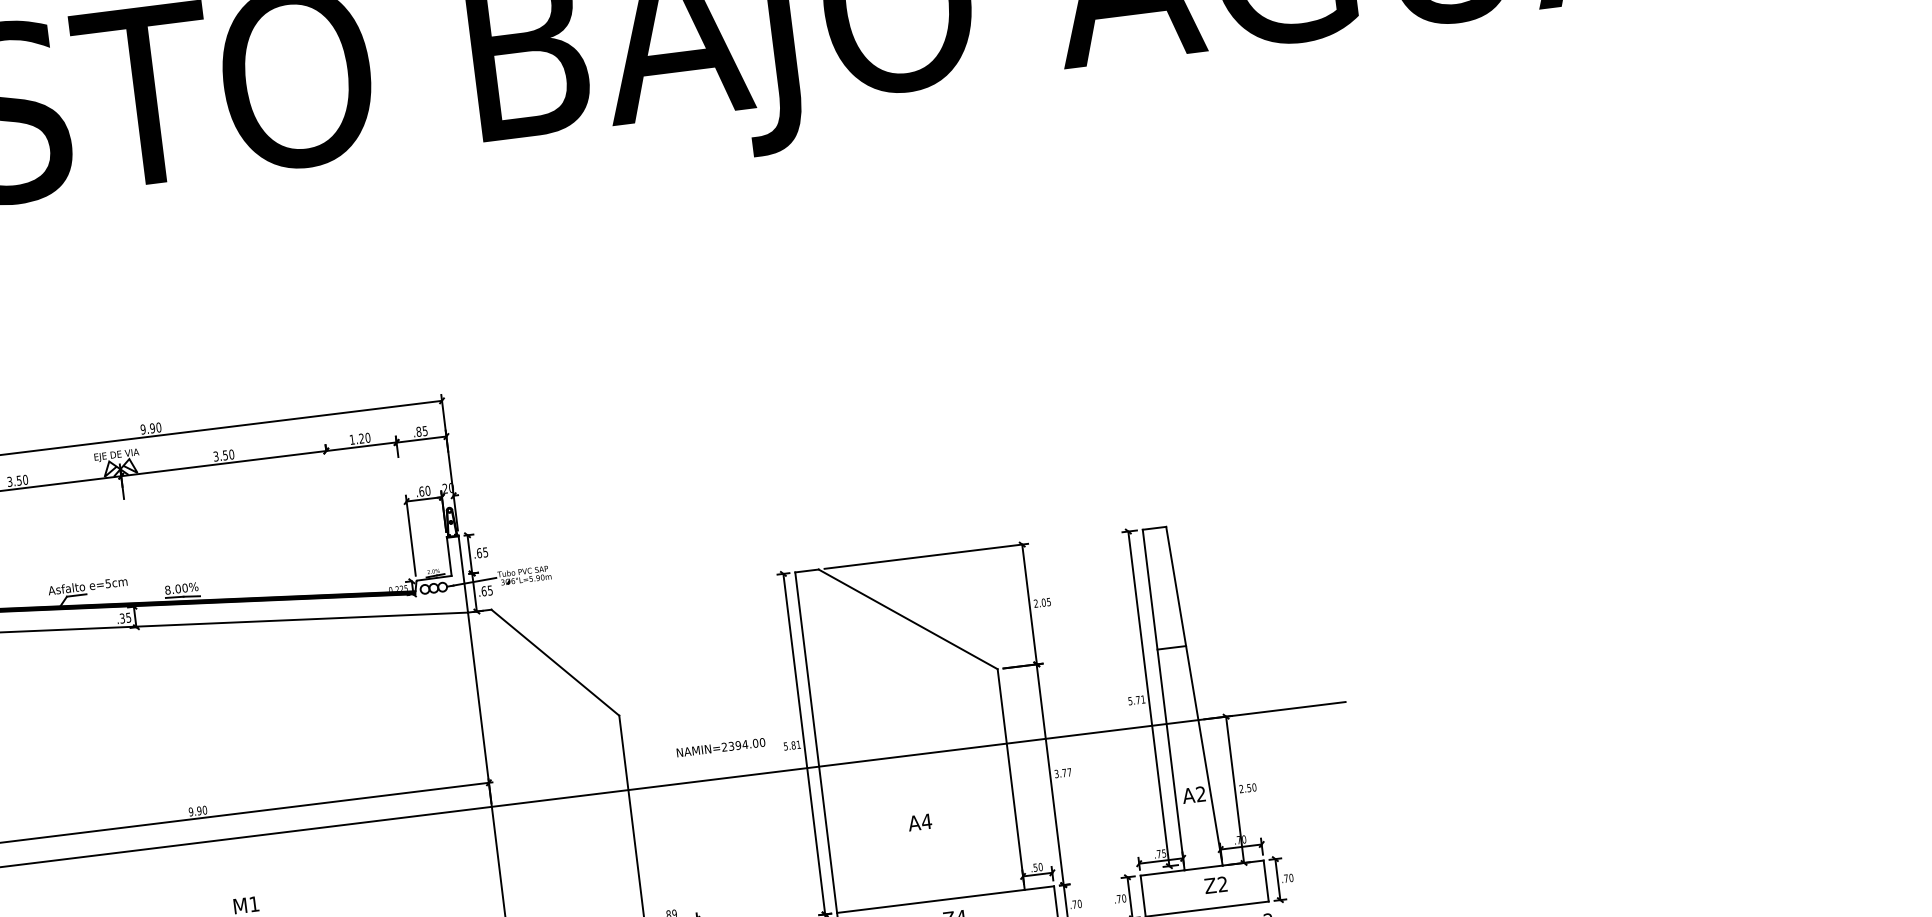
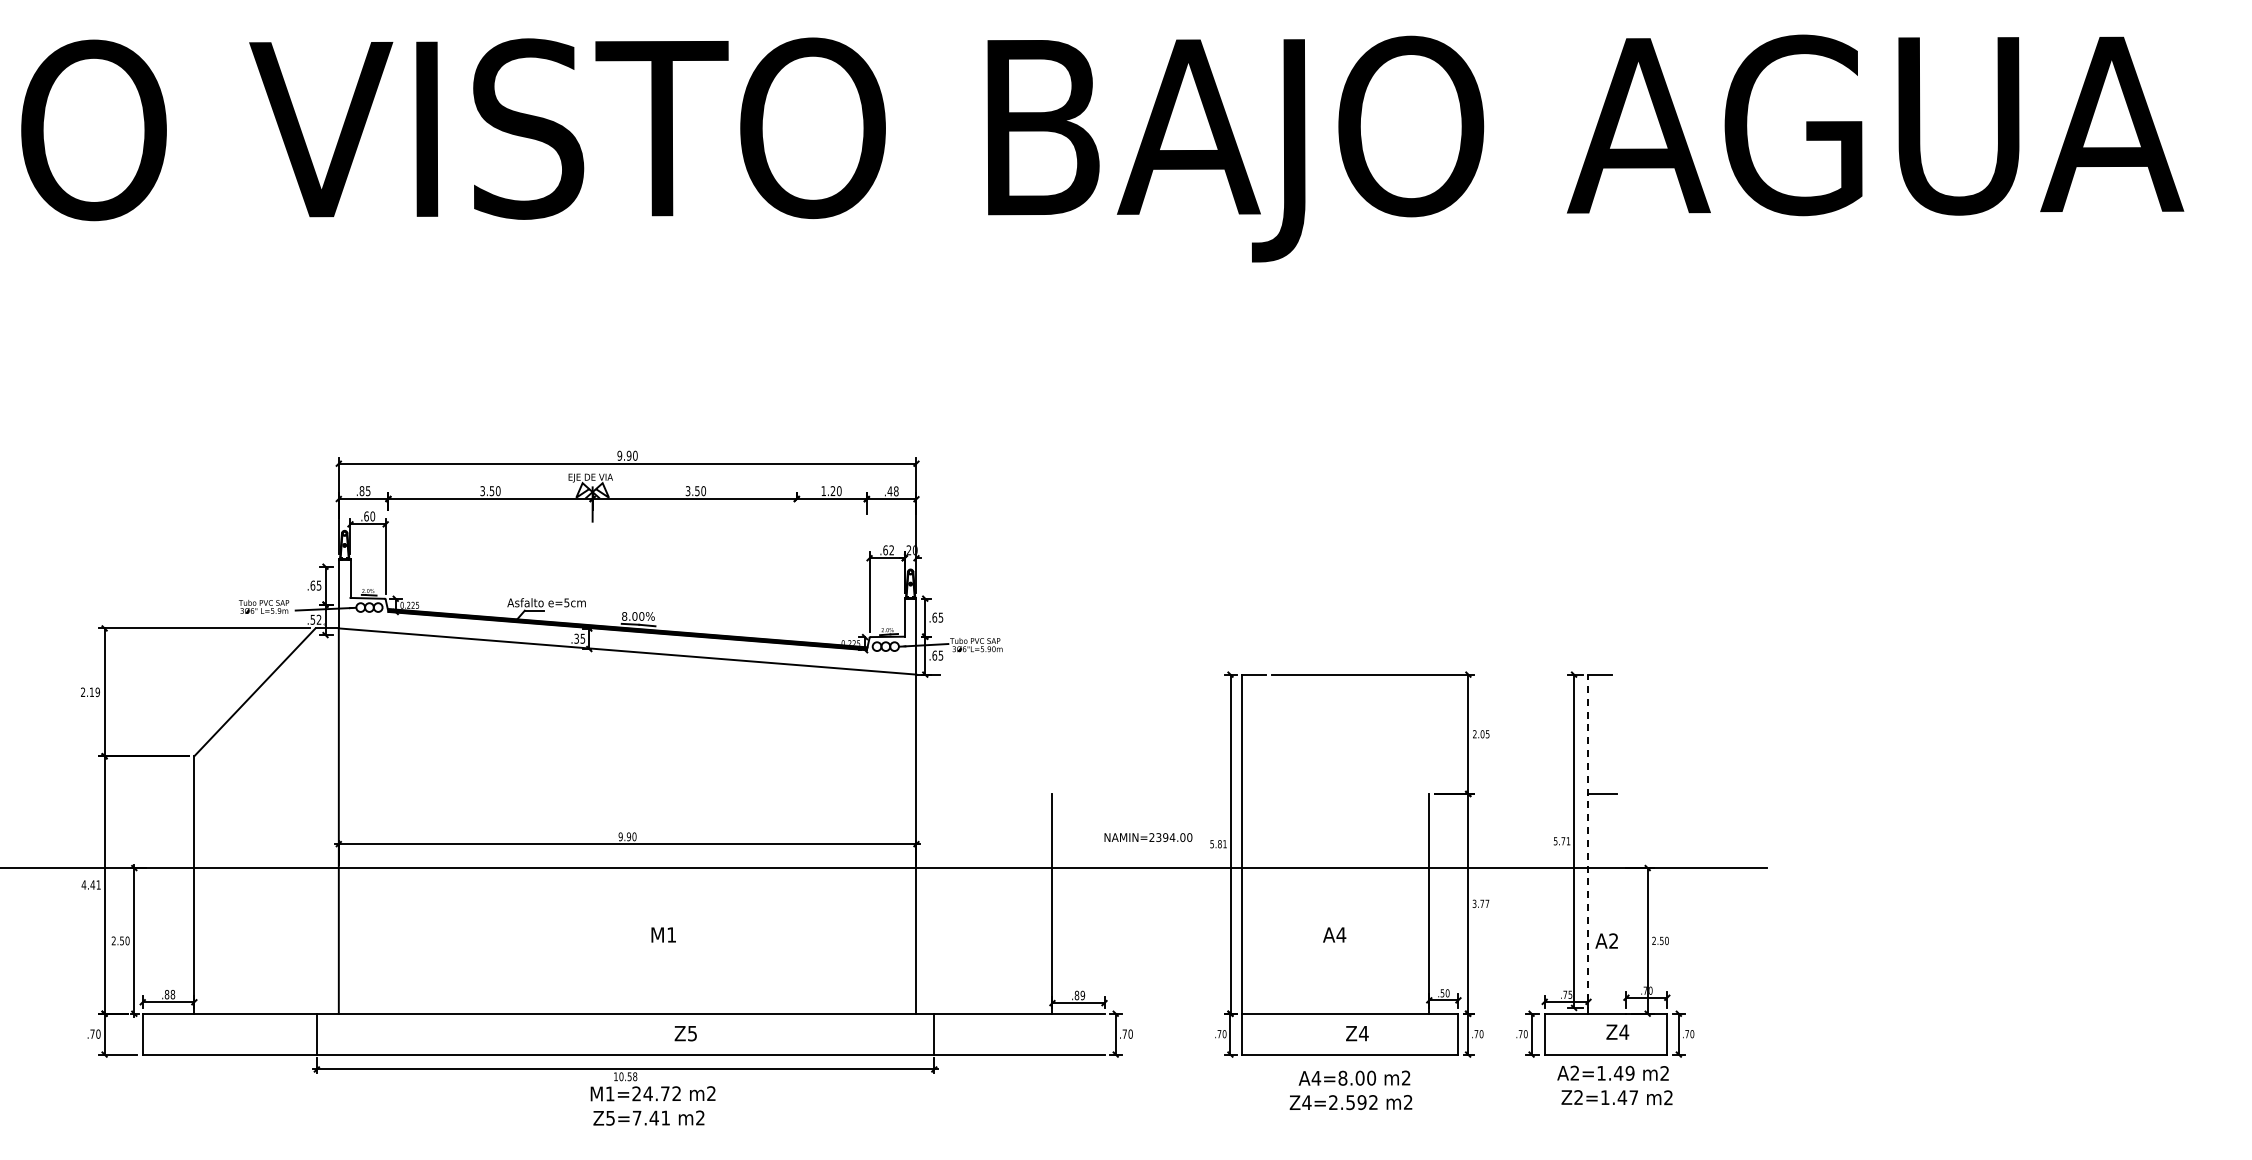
text: (421, 431) -> (892, 491), .85 -> .48
text: (427, 491) -> (891, 550), .60 -> .62
line: (908, 618) -> (1347, 733), removed
line: (554, 661) -> (995, 733), removed
line: (1193, 695) -> (1618, 843), removed
line: (1163, 700) -> (1588, 844), solid -> dashed
text: (1222, 883) -> (1624, 1031), Z2 -> Z4

